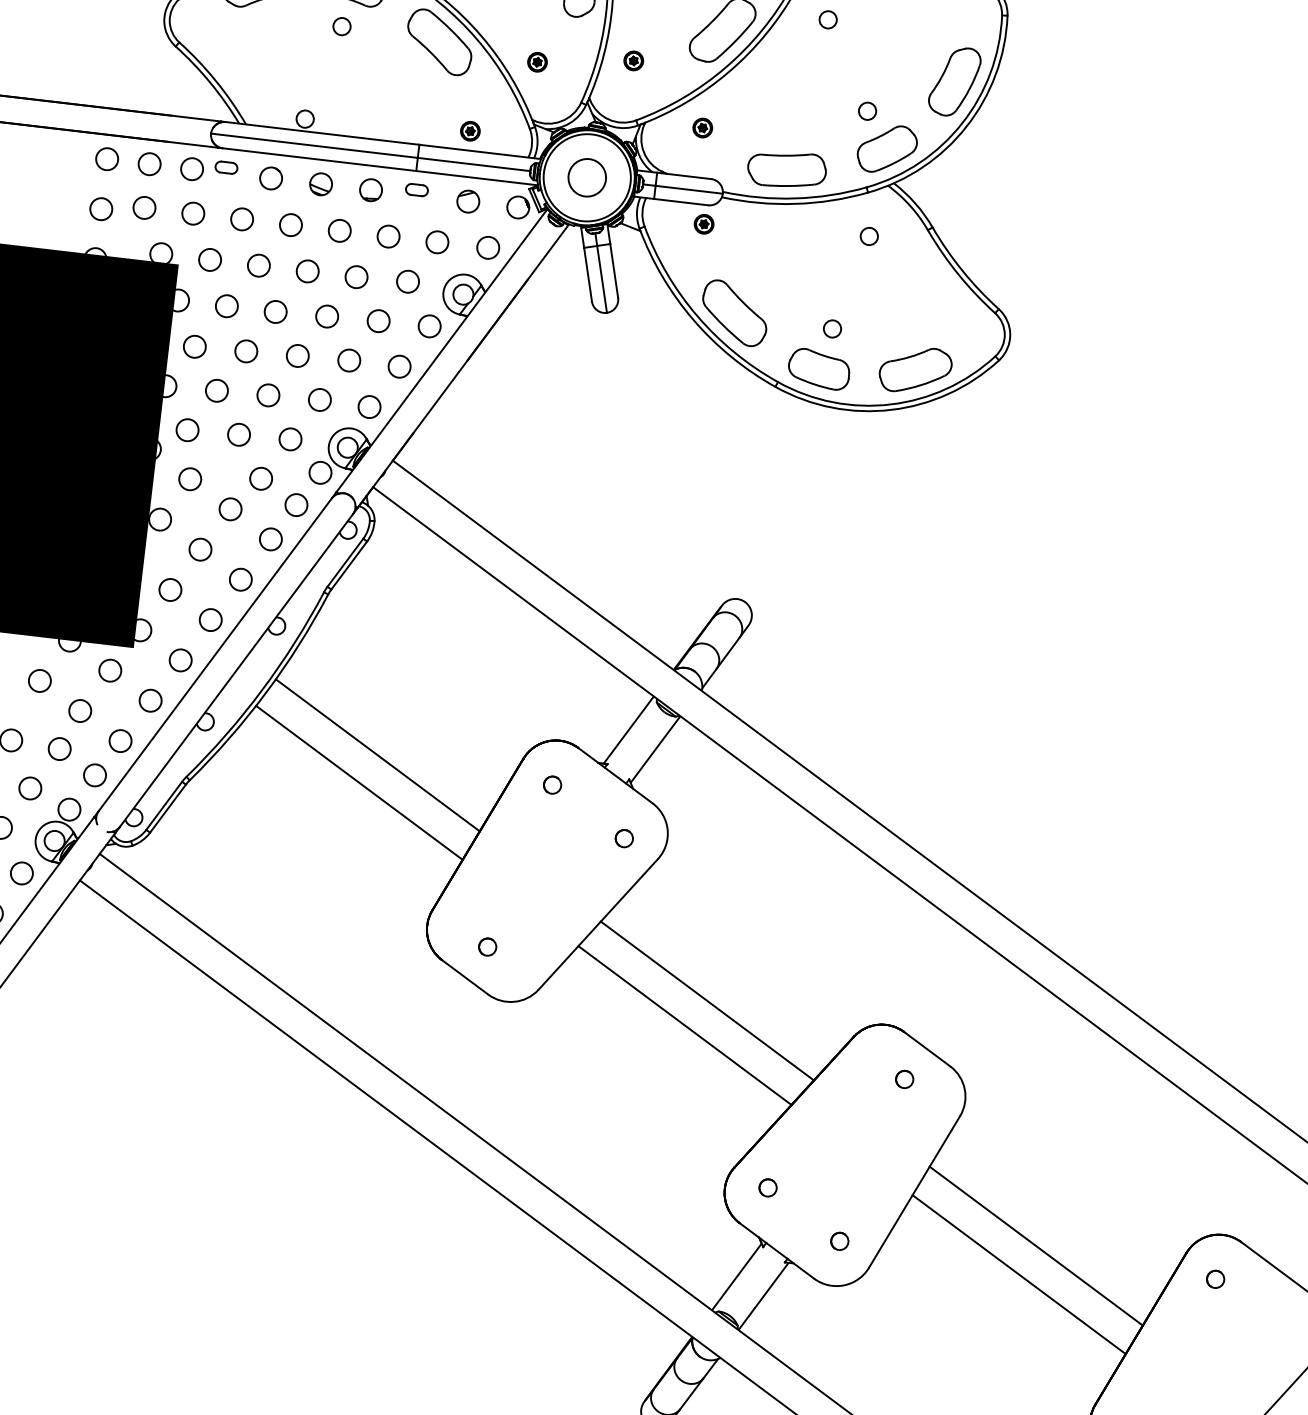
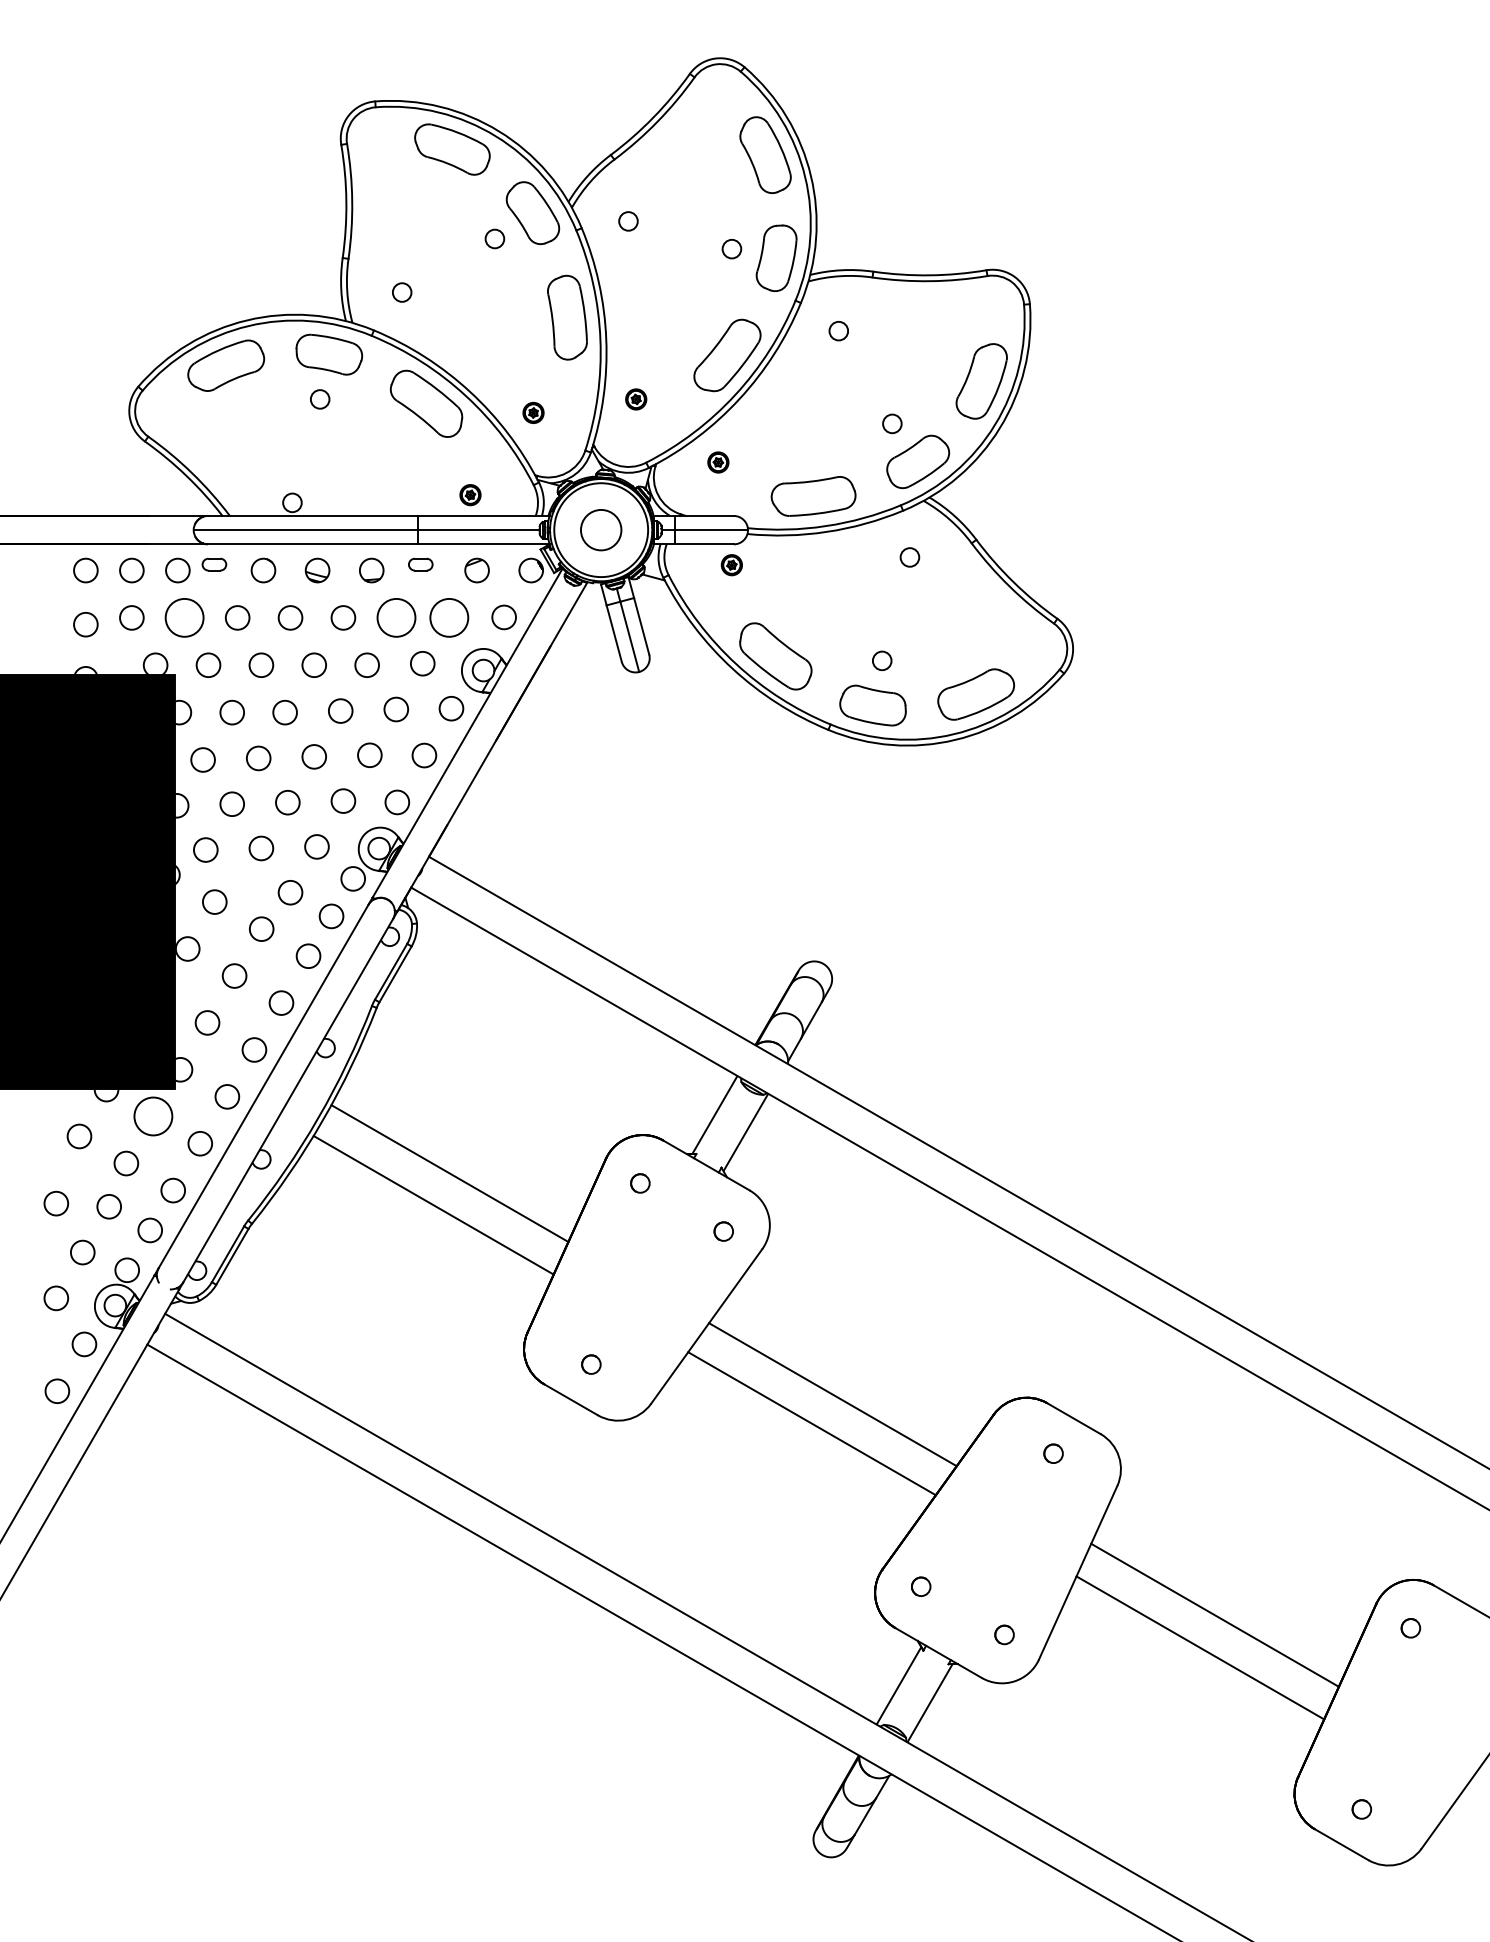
circle: (193, 213) -> (184, 617), size x1.6
circle: (387, 236) -> (395, 617), size x1.6
circle: (436, 241) -> (448, 617), size x1.6
circle: (110, 670) -> (153, 1116), size x1.6

